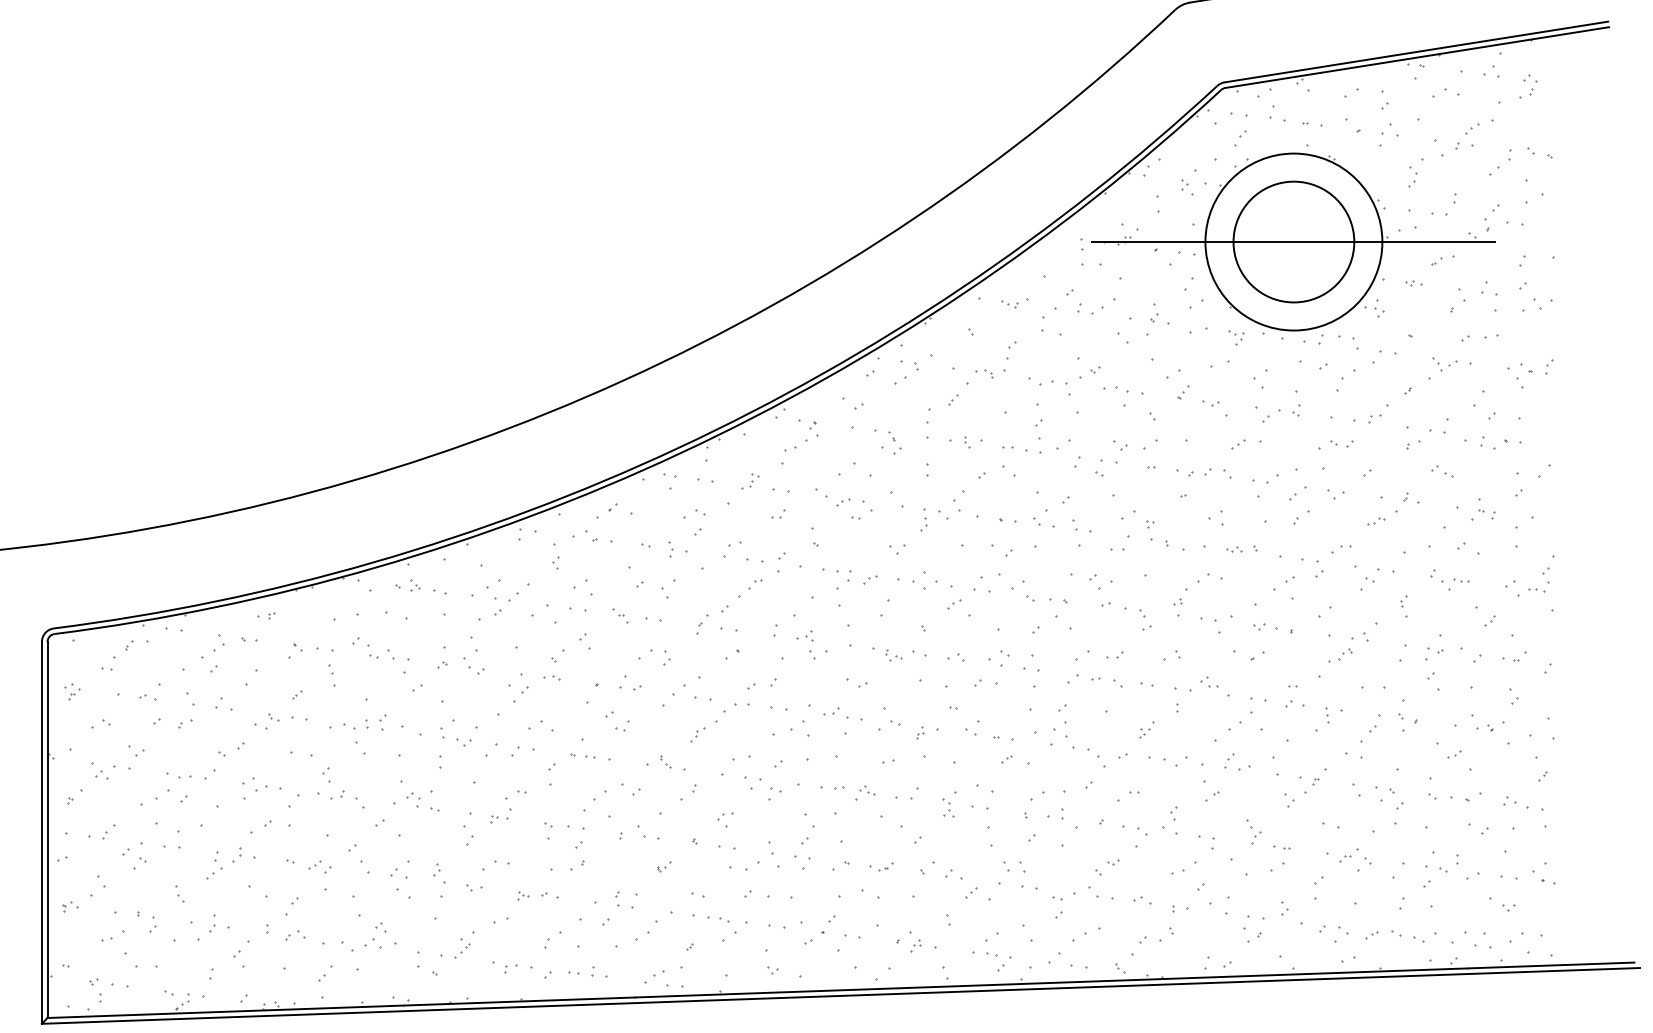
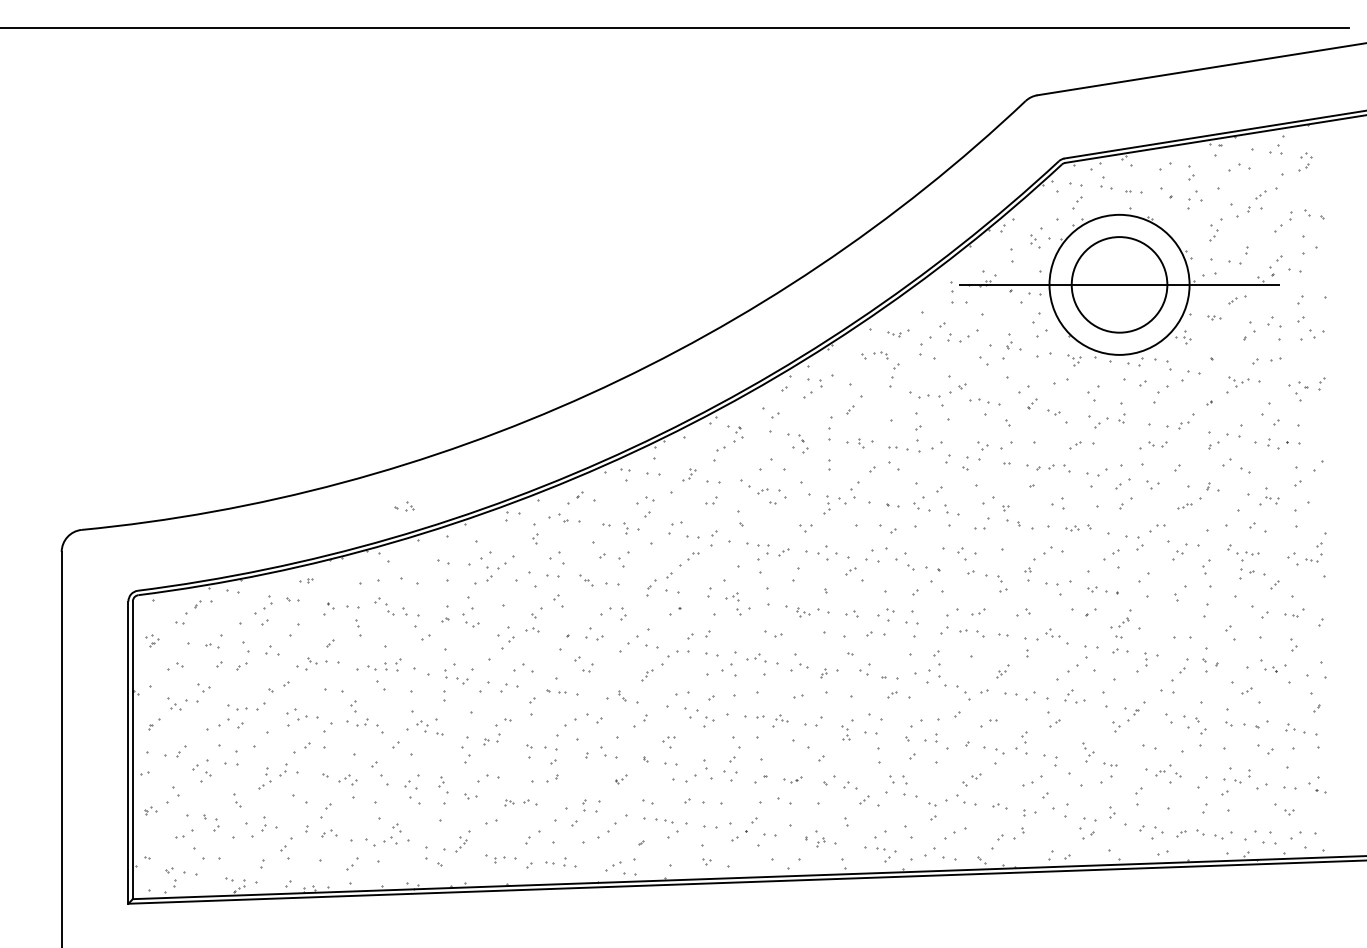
part: (984, 374) -> (880, 355), moved
part: (1441, 471) -> (1236, 466), size x1.6
part: (408, 585) -> (404, 506), moved
part: (1403, 606) -> (1206, 573), size x1.6
part: (1340, 649) -> (1120, 618), moved
part: (1434, 653) -> (1246, 573), moved

